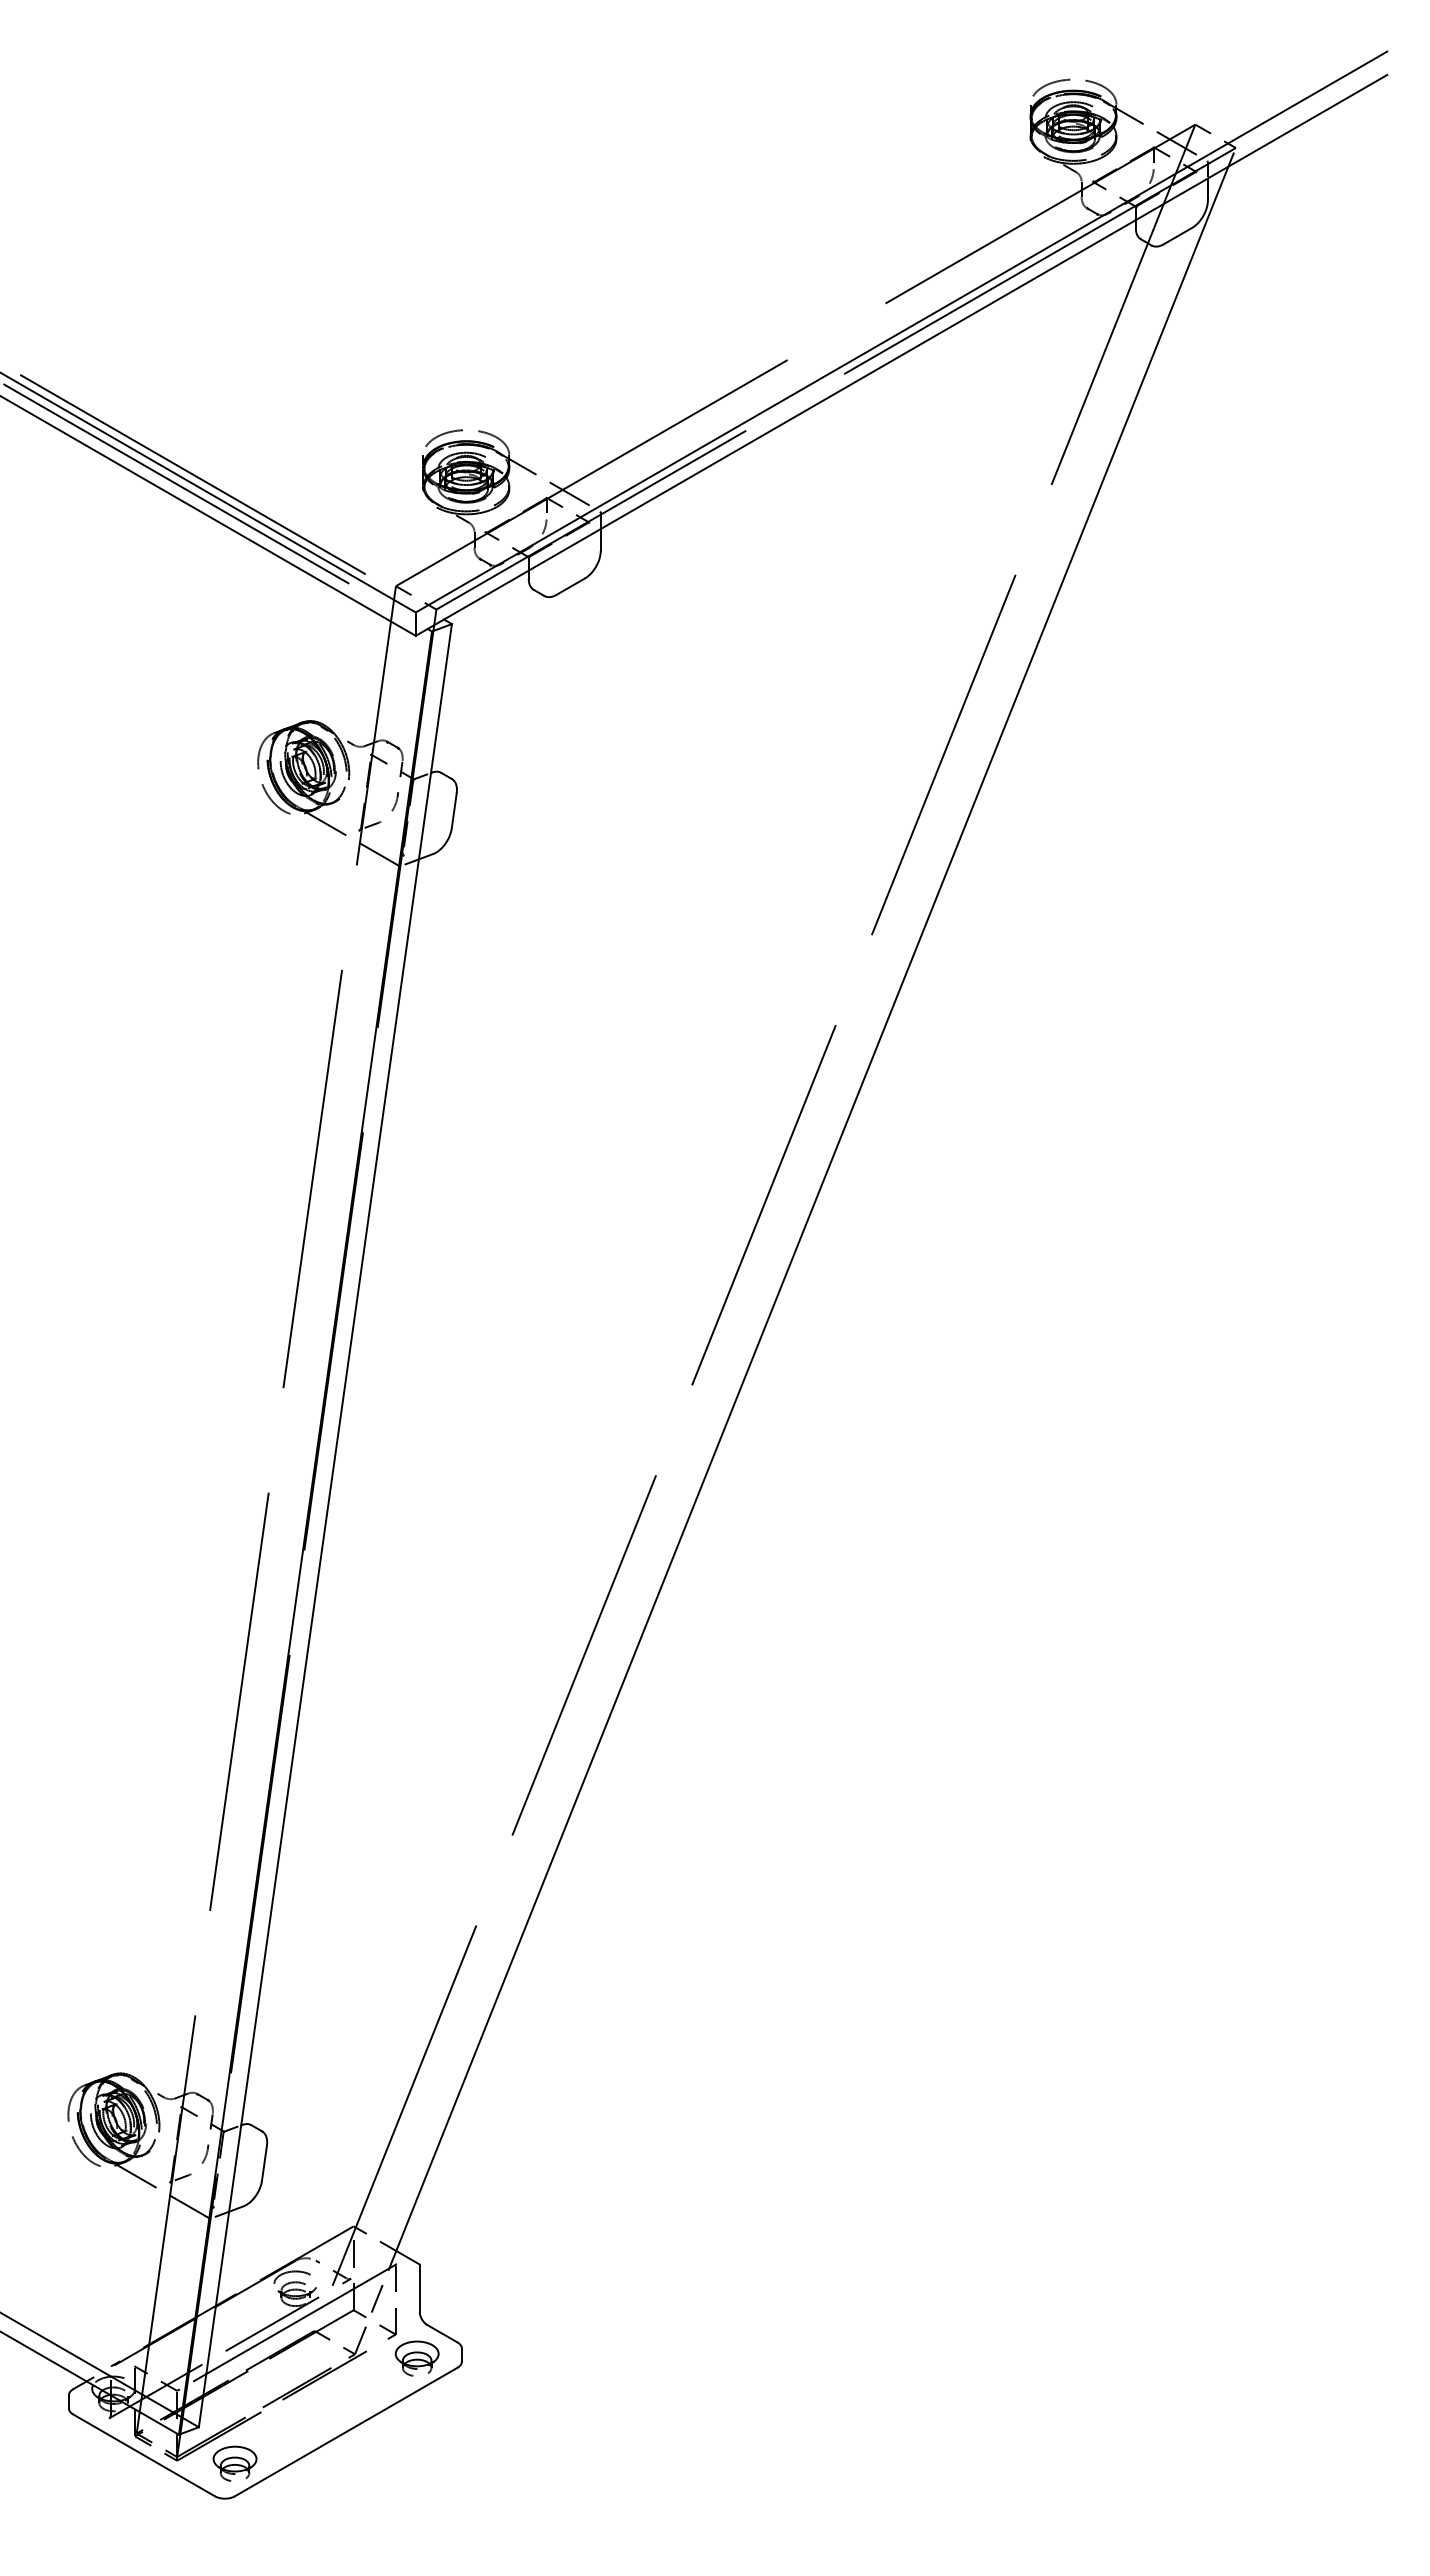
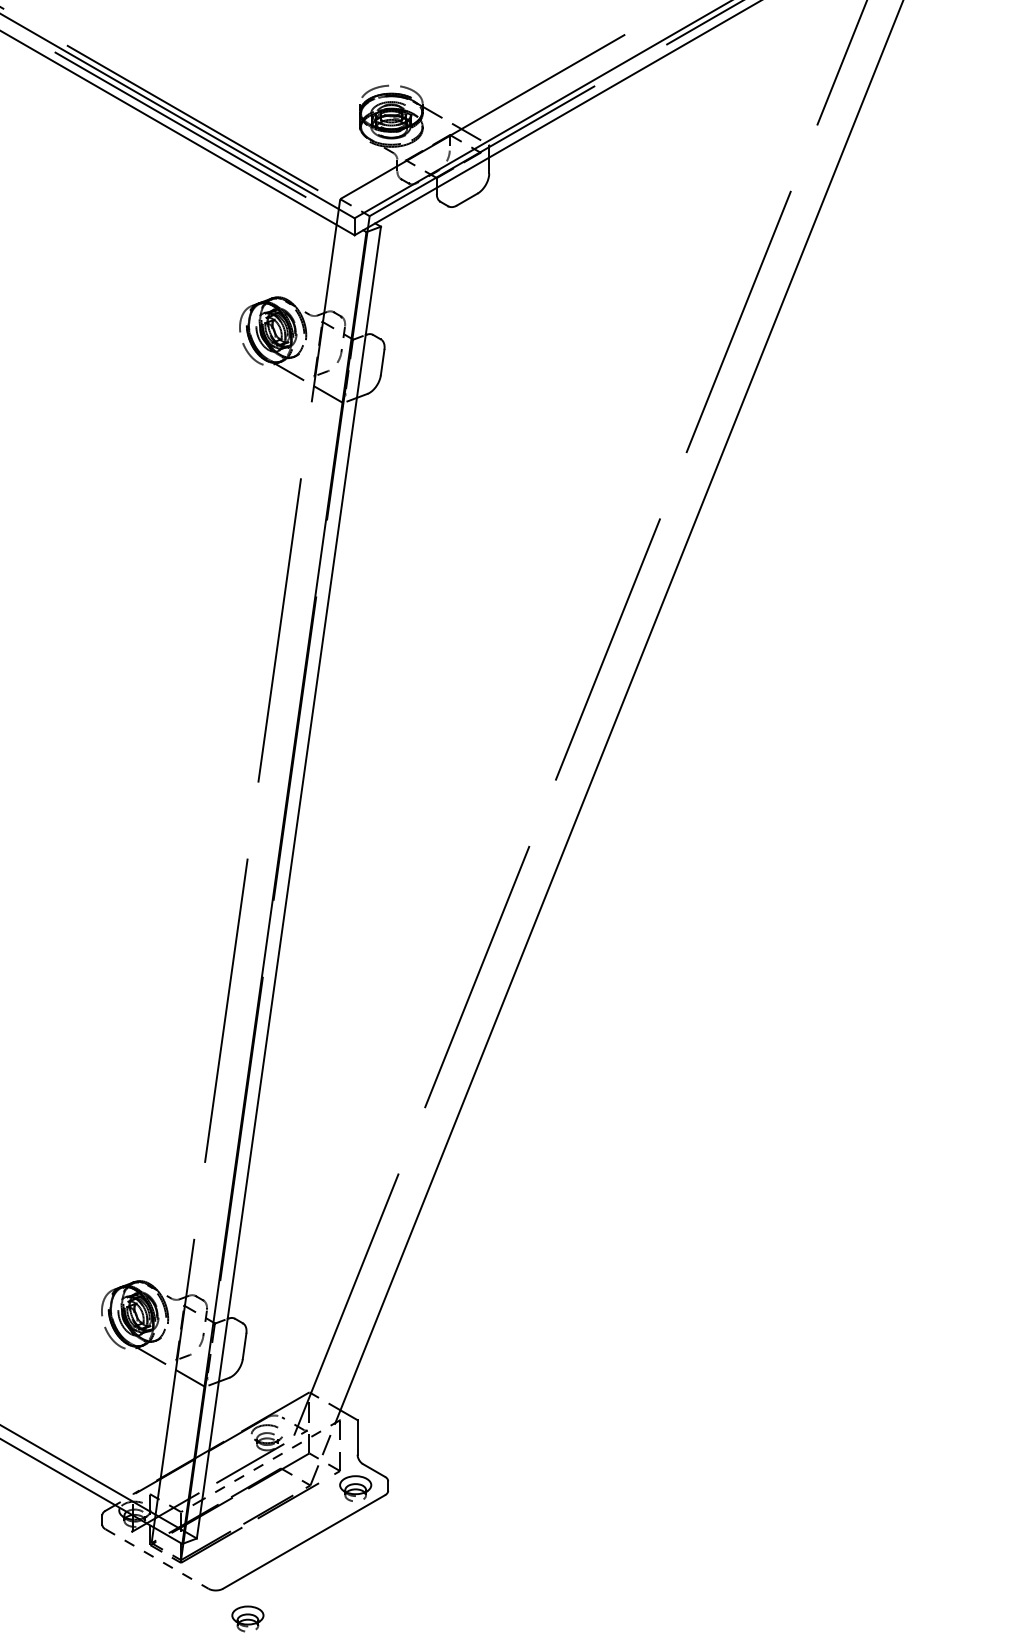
line: (300, 2319) -> (270, 1460), solid -> dashed
line: (144, 2455) -> (157, 1559), solid -> dashed
part: (234, 2463) -> (247, 1618), moved

